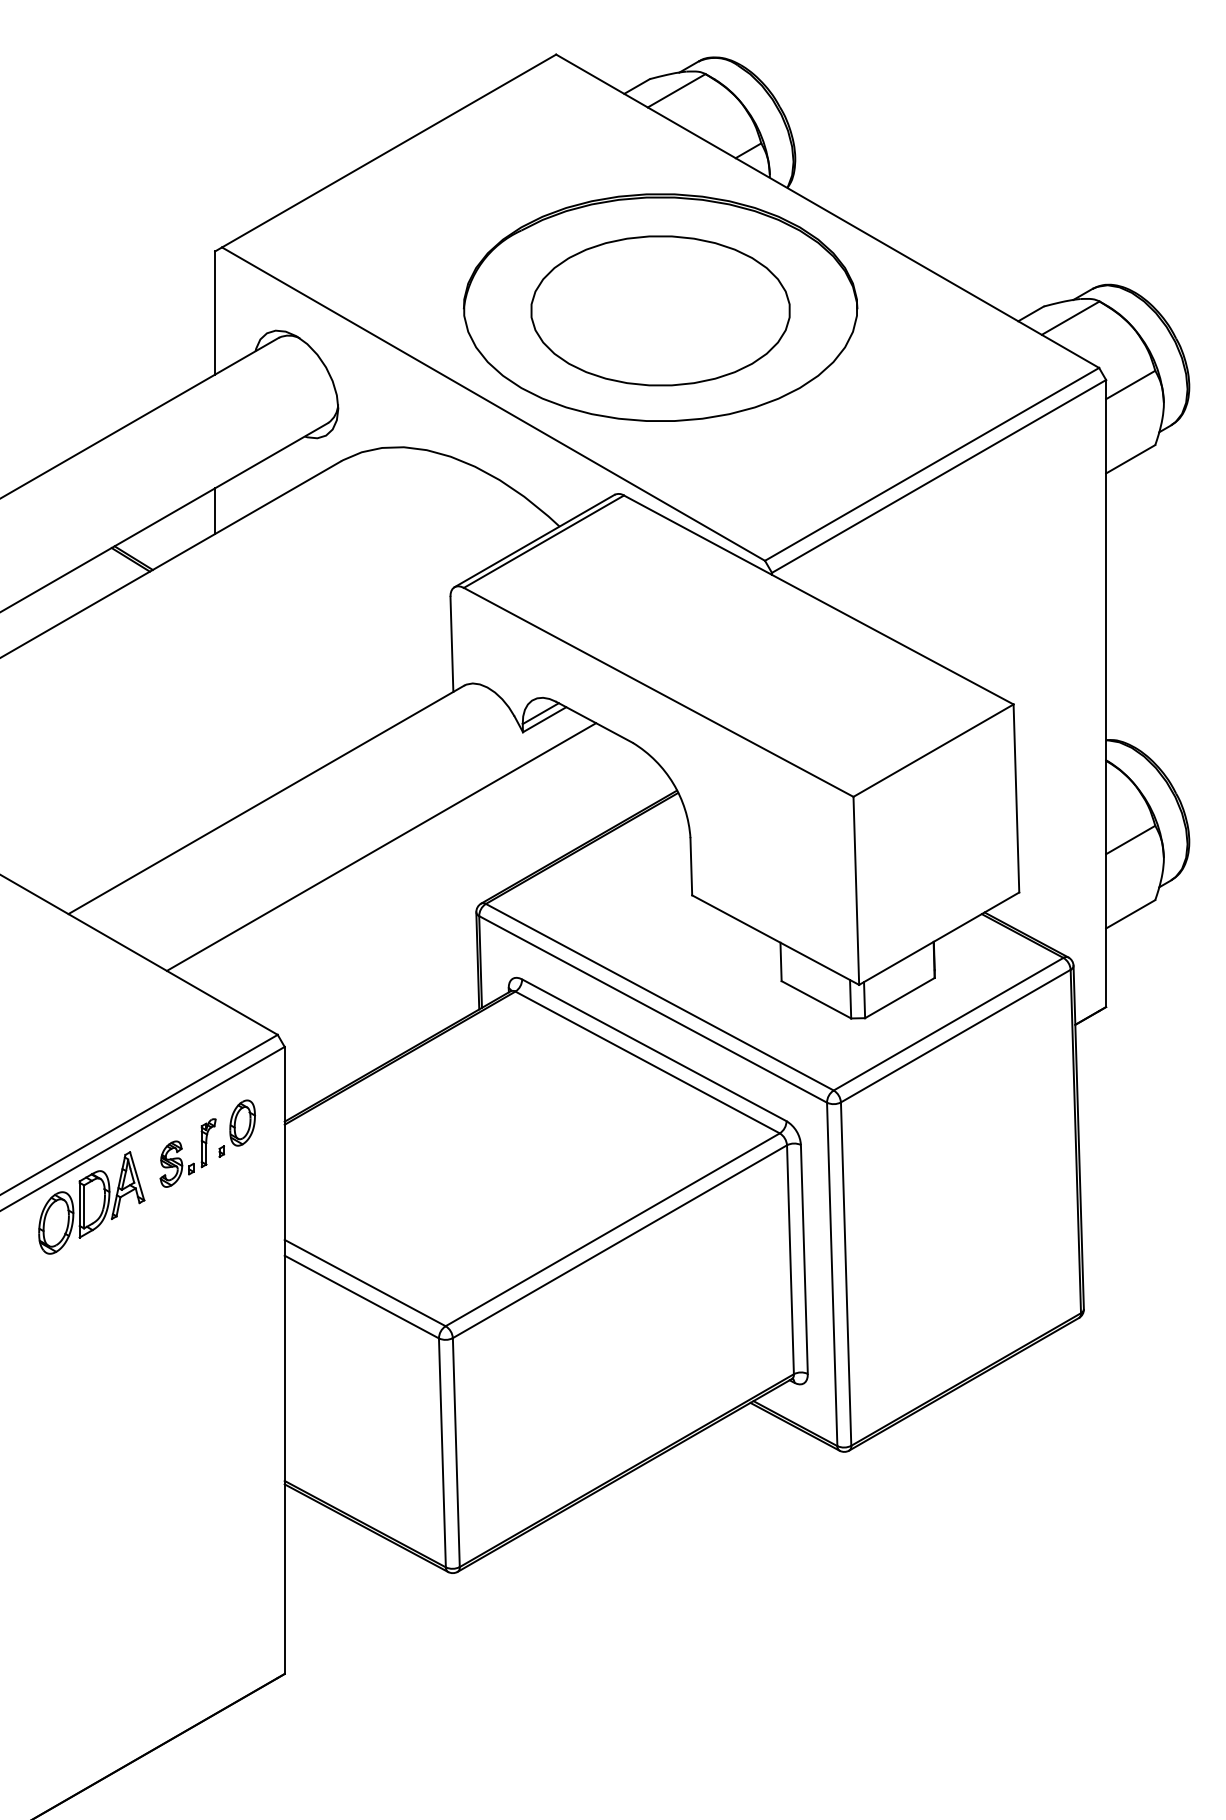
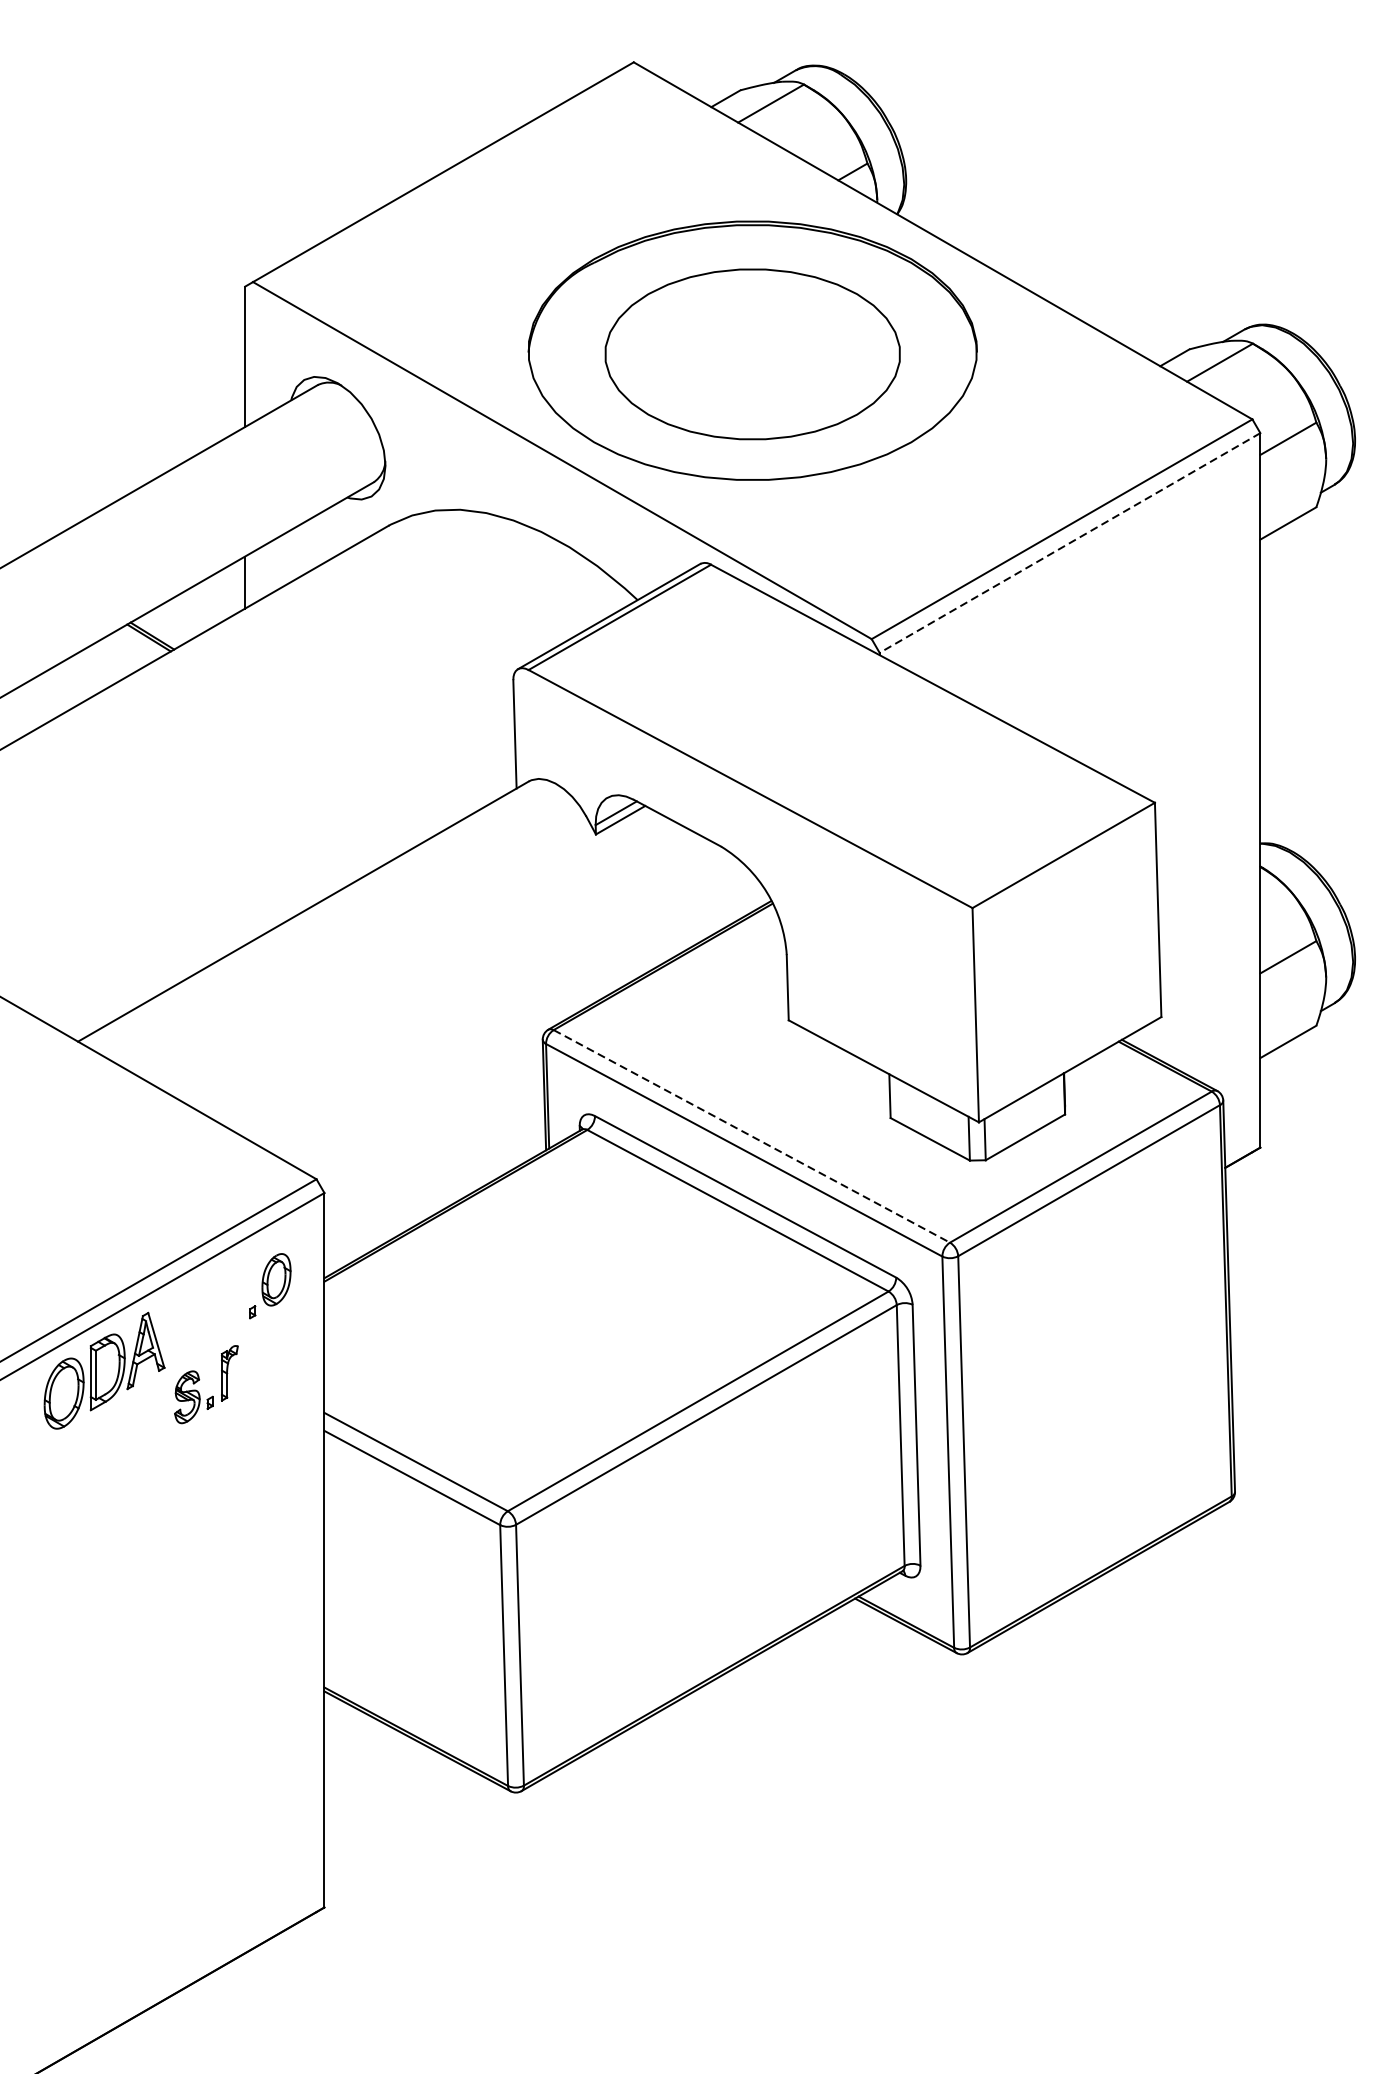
line: (939, 476) -> (1070, 543), solid -> dashed
line: (381, 846) -> (434, 964), removed
line: (660, 997) -> (752, 1136), solid -> dashed
part: (187, 1152) -> (205, 1383), moved

